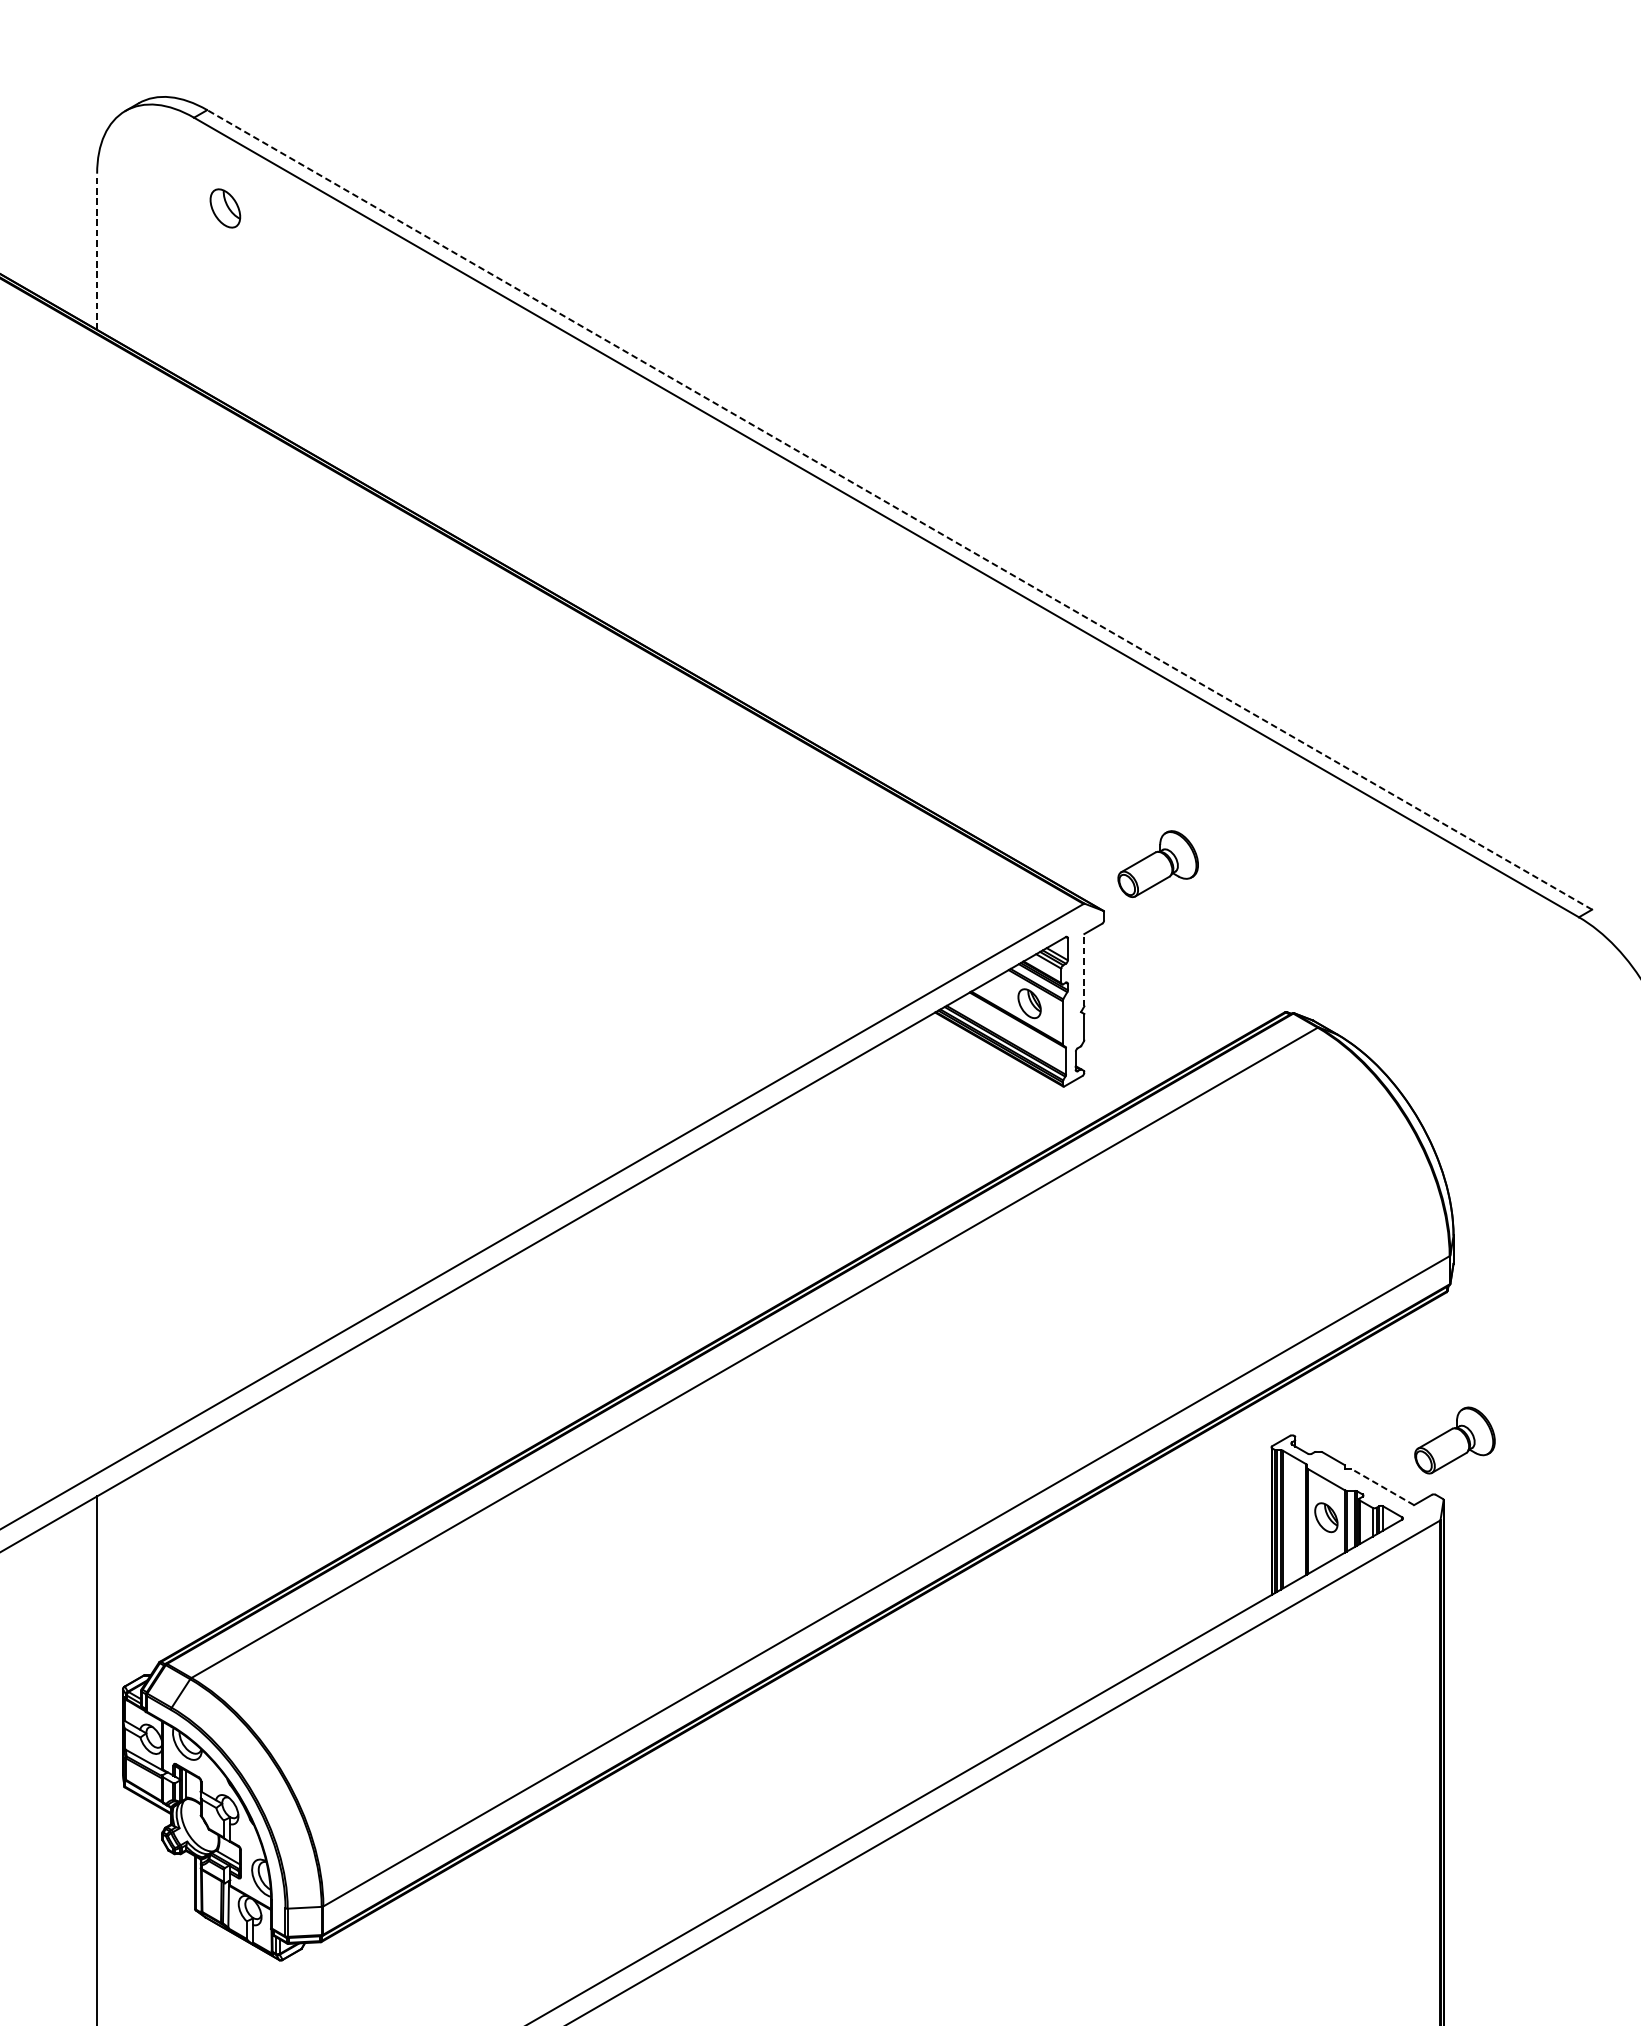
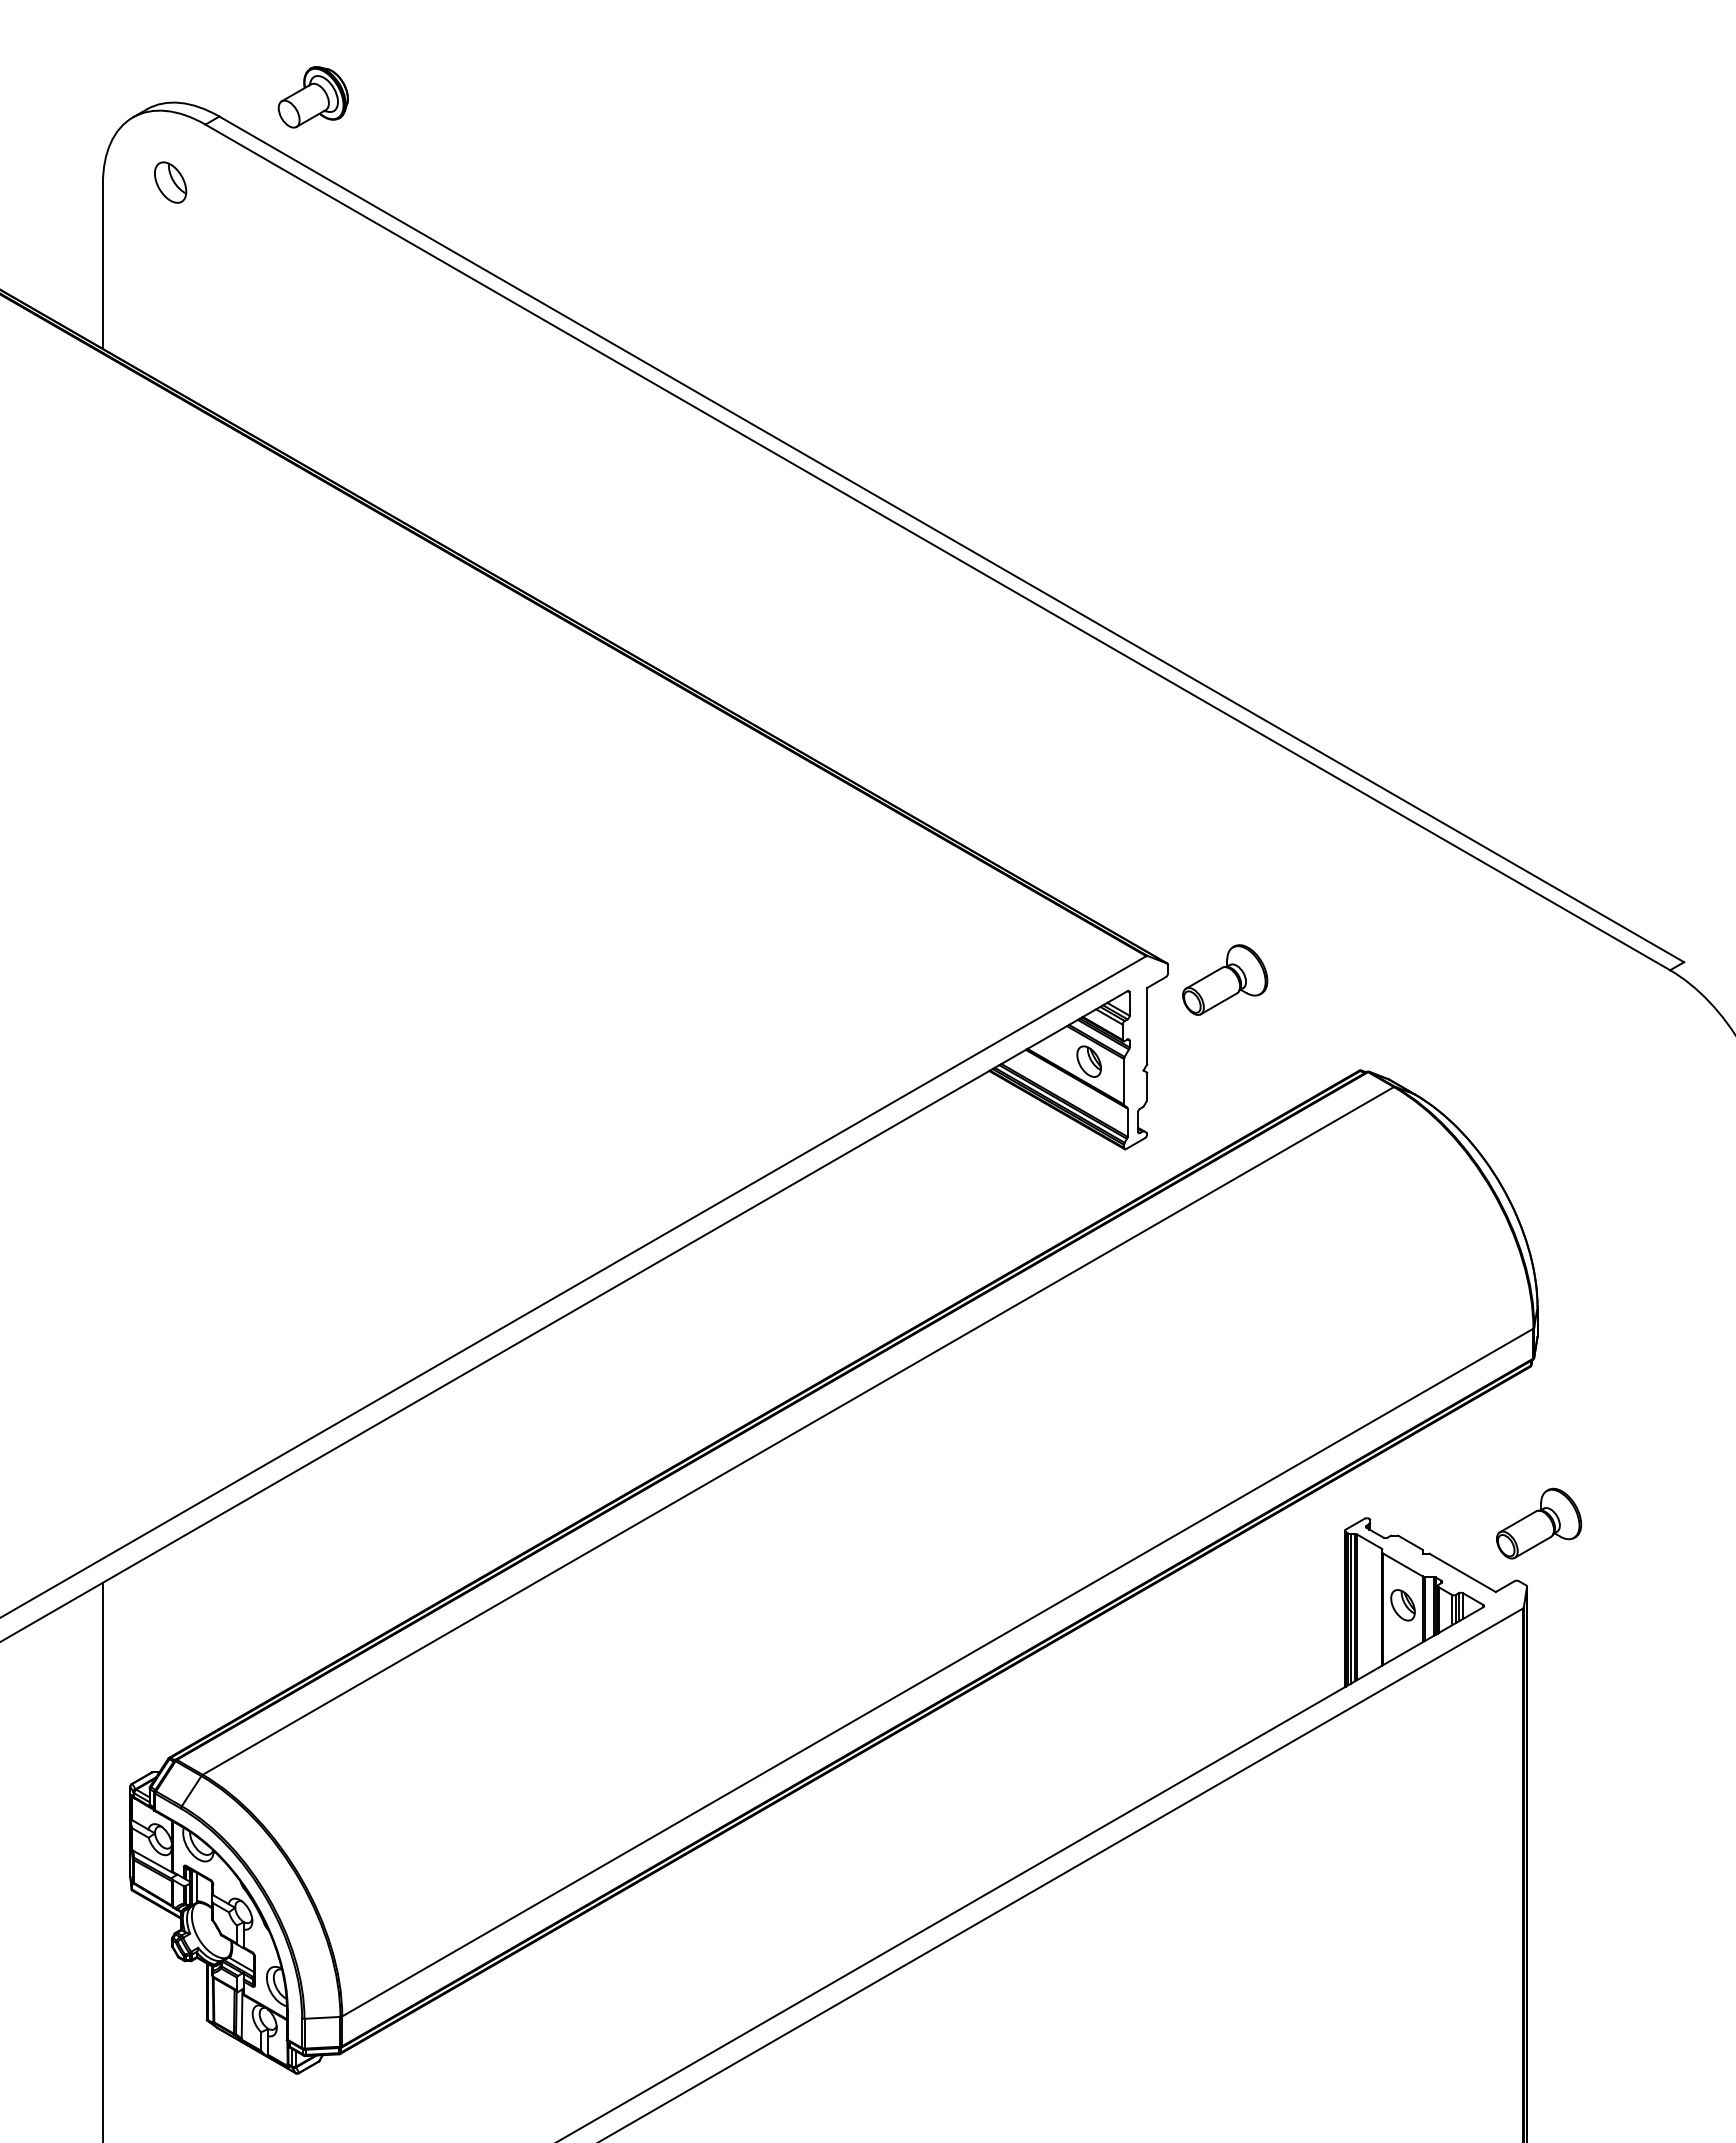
part: (295, 92) -> (312, 97), added
part: (225, 208) -> (170, 182), moved
line: (96, 251) -> (102, 266), dashed -> solid
line: (899, 509) -> (951, 539), dashed -> solid
part: (1158, 863) -> (1225, 979), moved
line: (1084, 969) -> (1147, 1025), dashed -> solid
line: (1382, 1486) -> (1462, 1572), dashed -> solid

